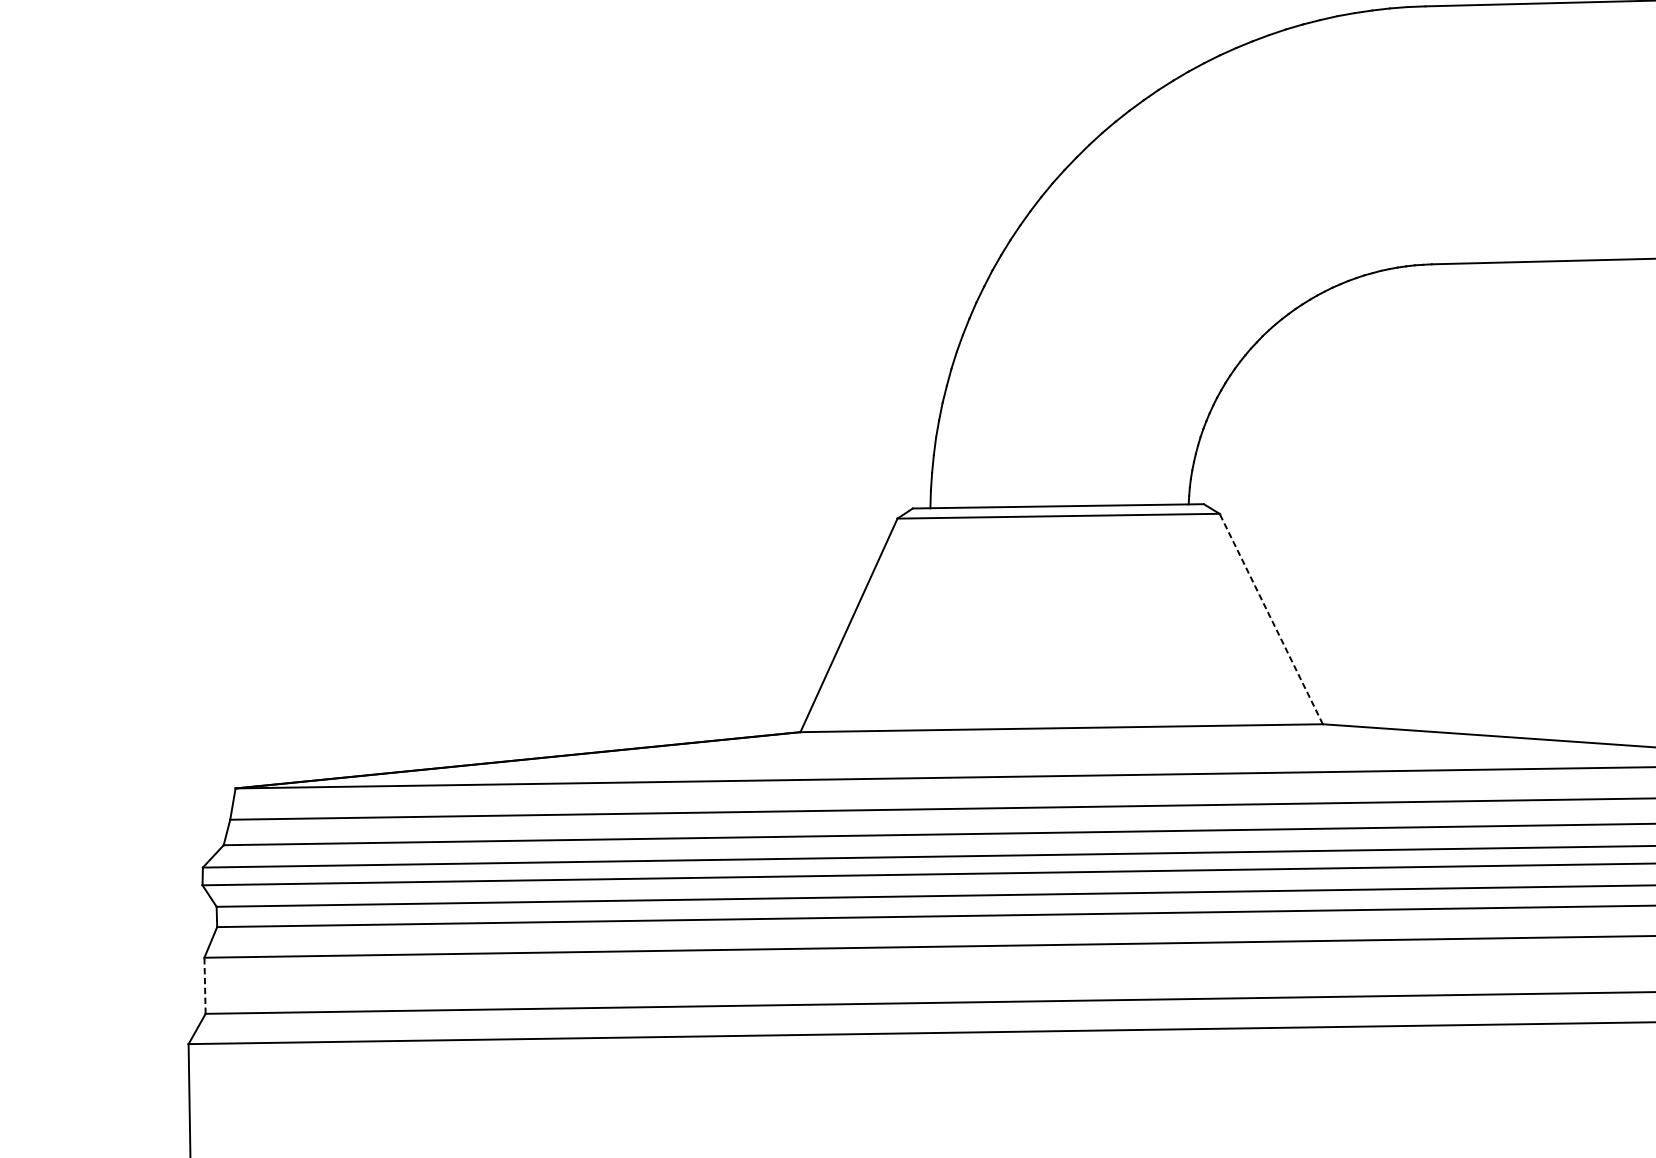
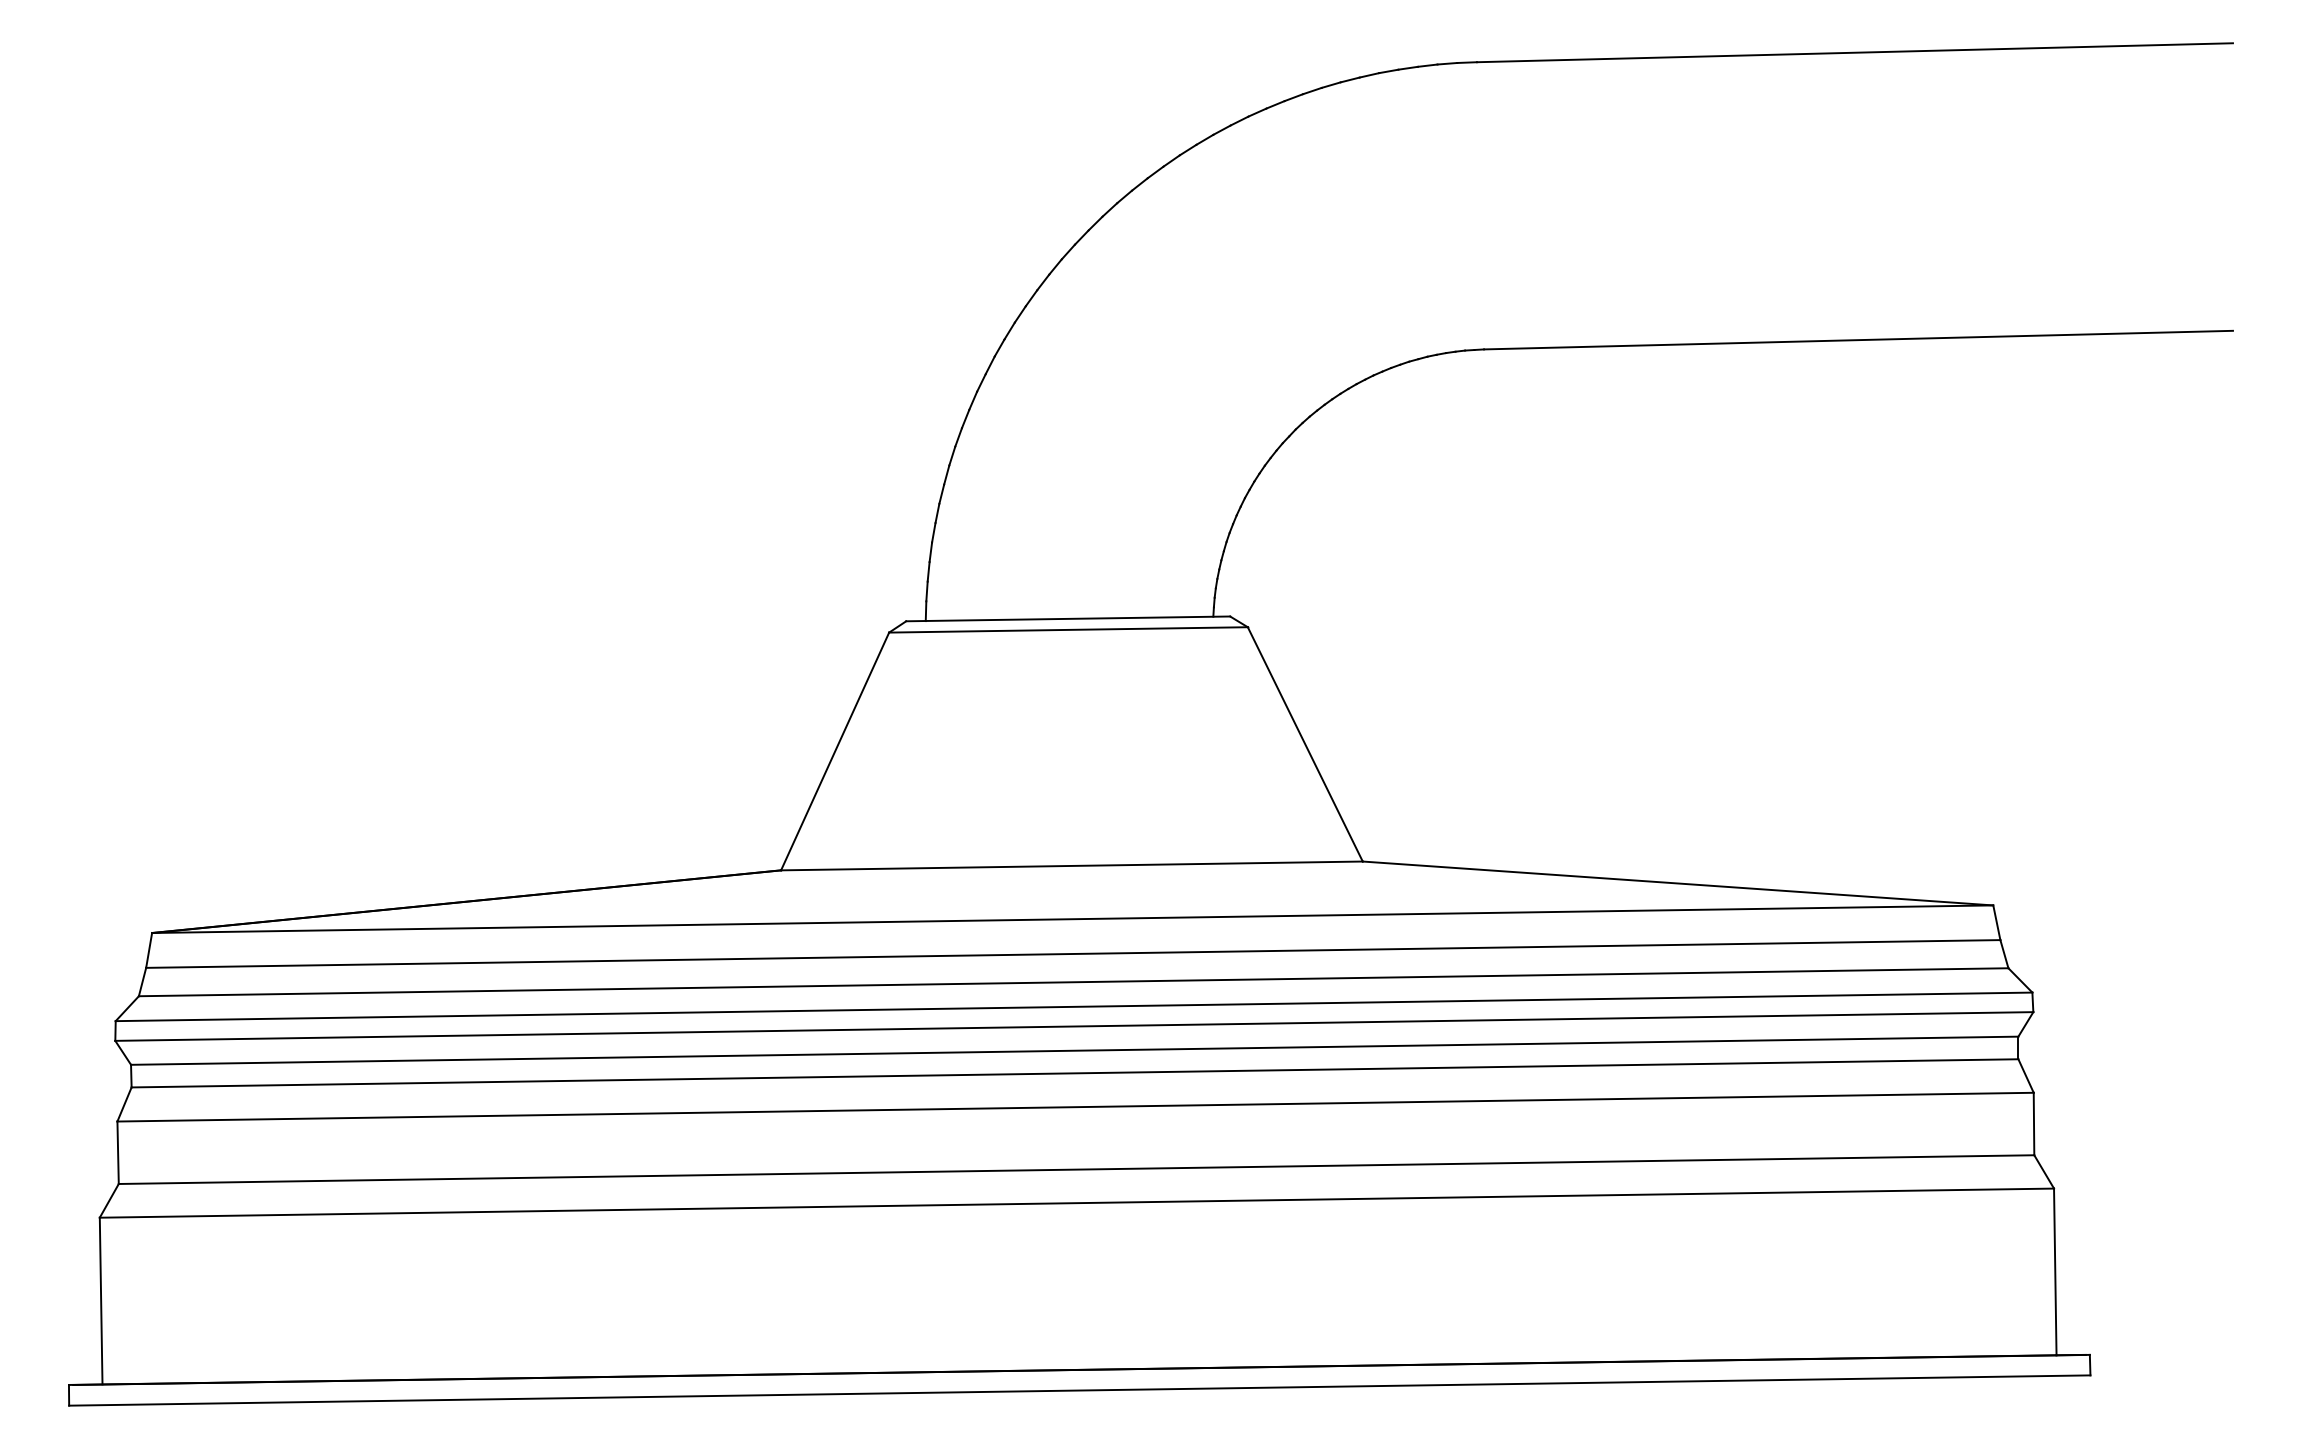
line: (1271, 618) -> (1305, 743), dashed -> solid
line: (205, 985) -> (118, 1152), dashed -> solid

